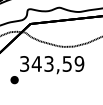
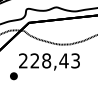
text: (52, 63) -> (49, 60), 343,59 -> 228,43

